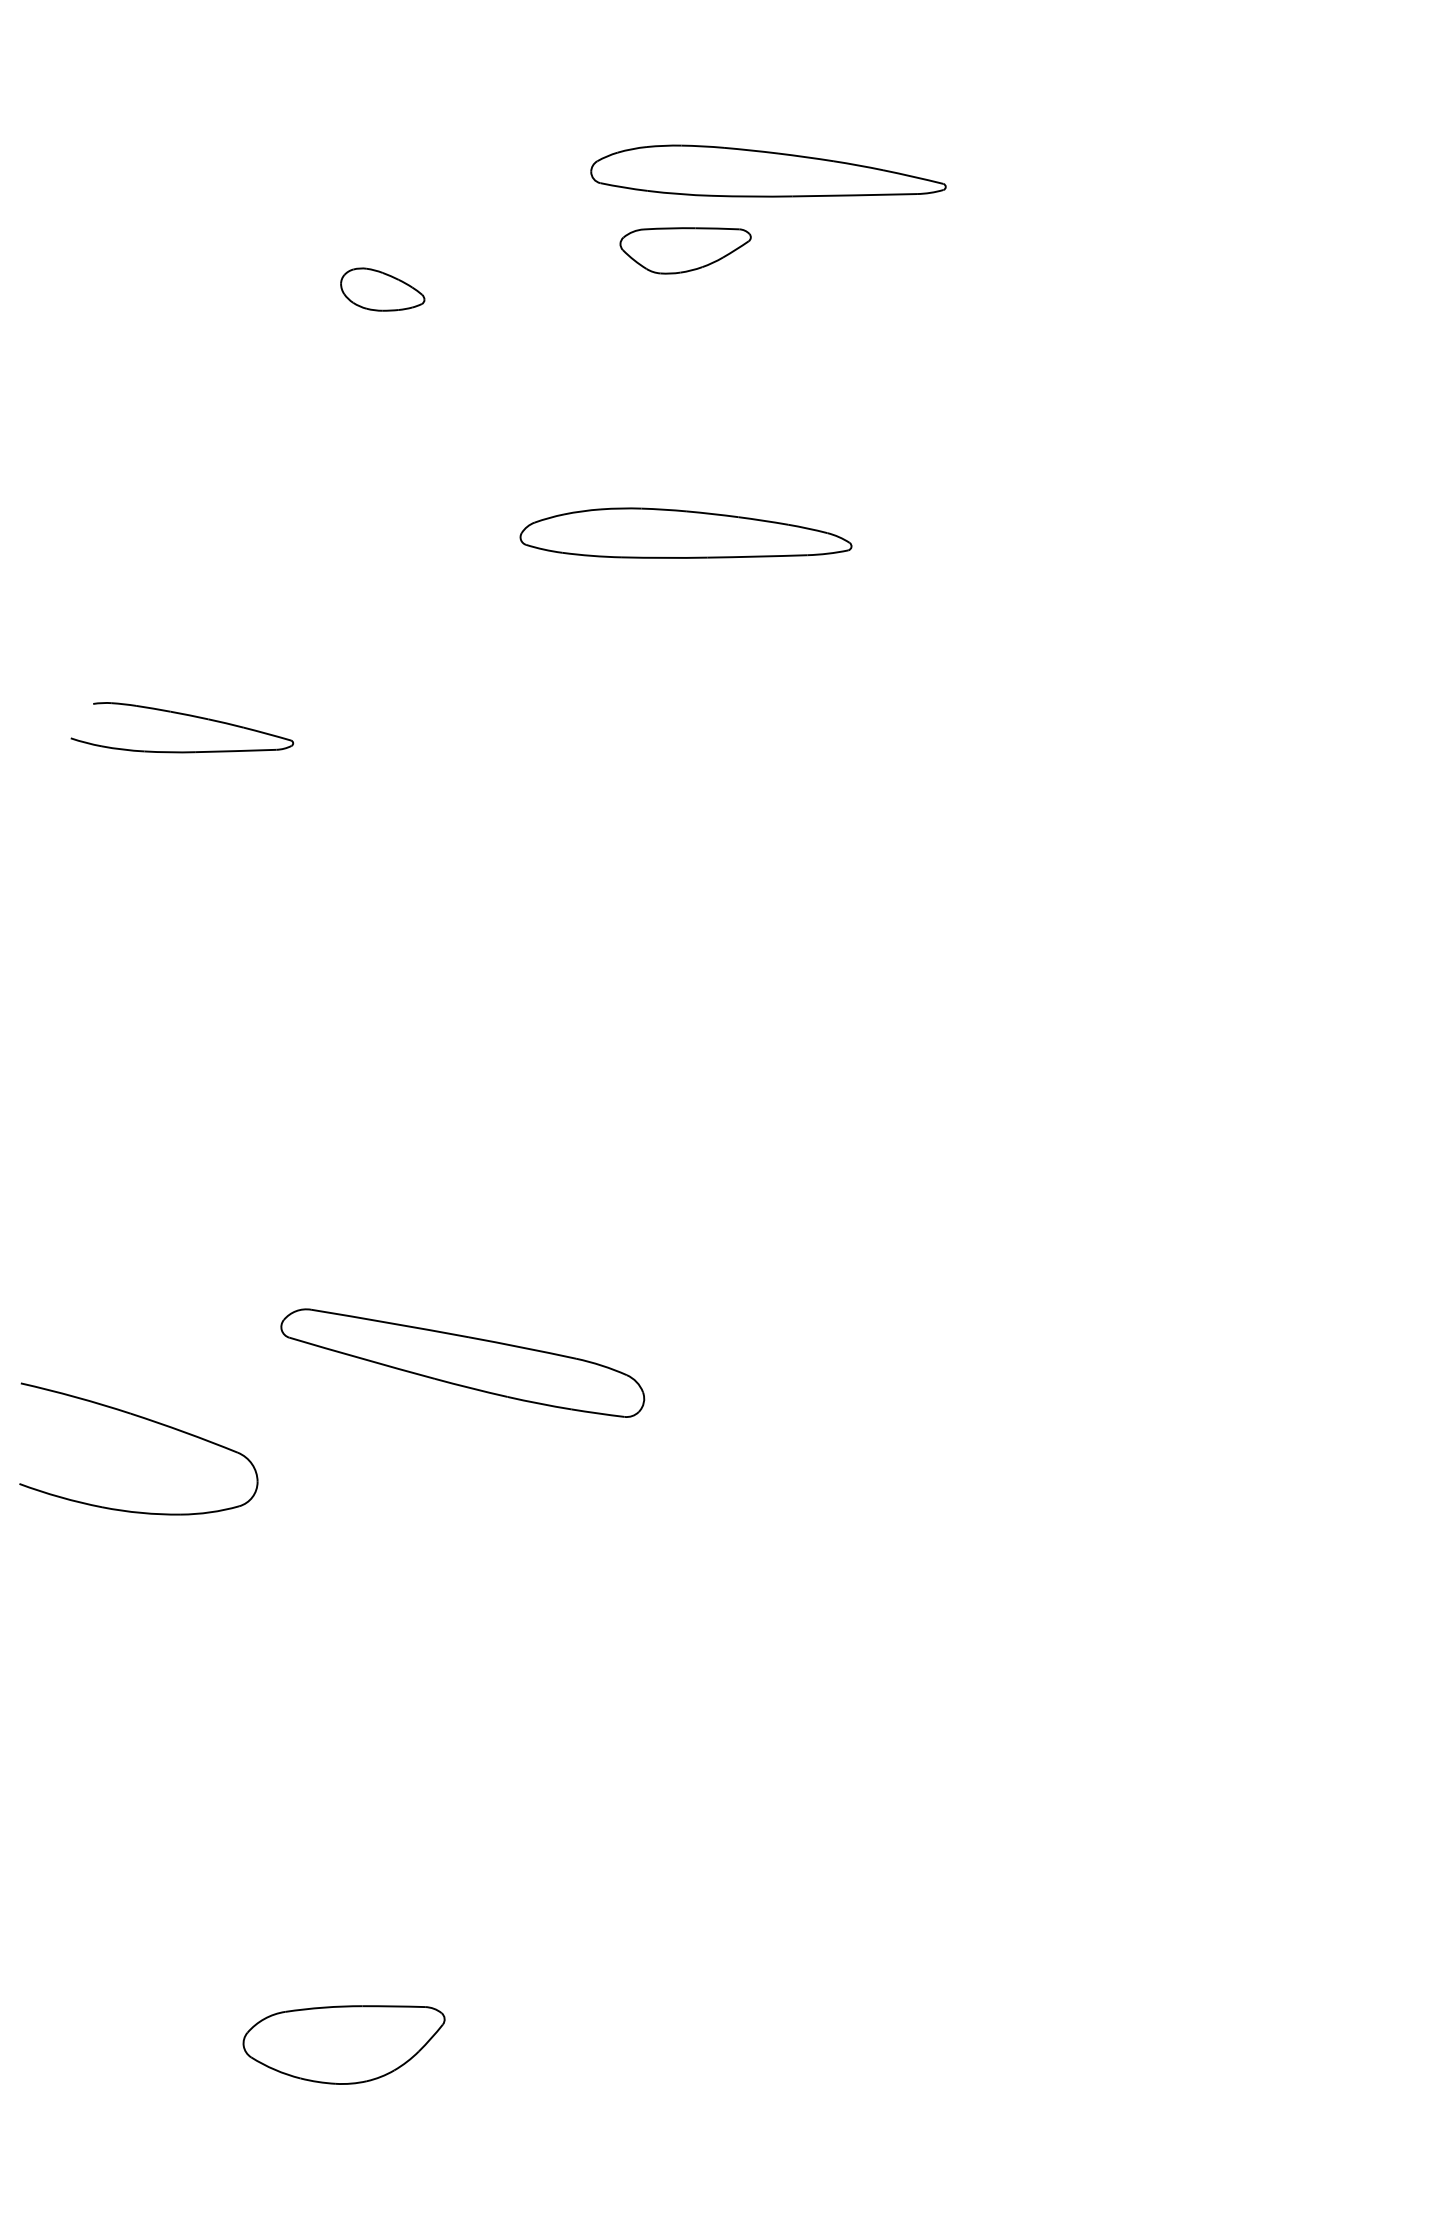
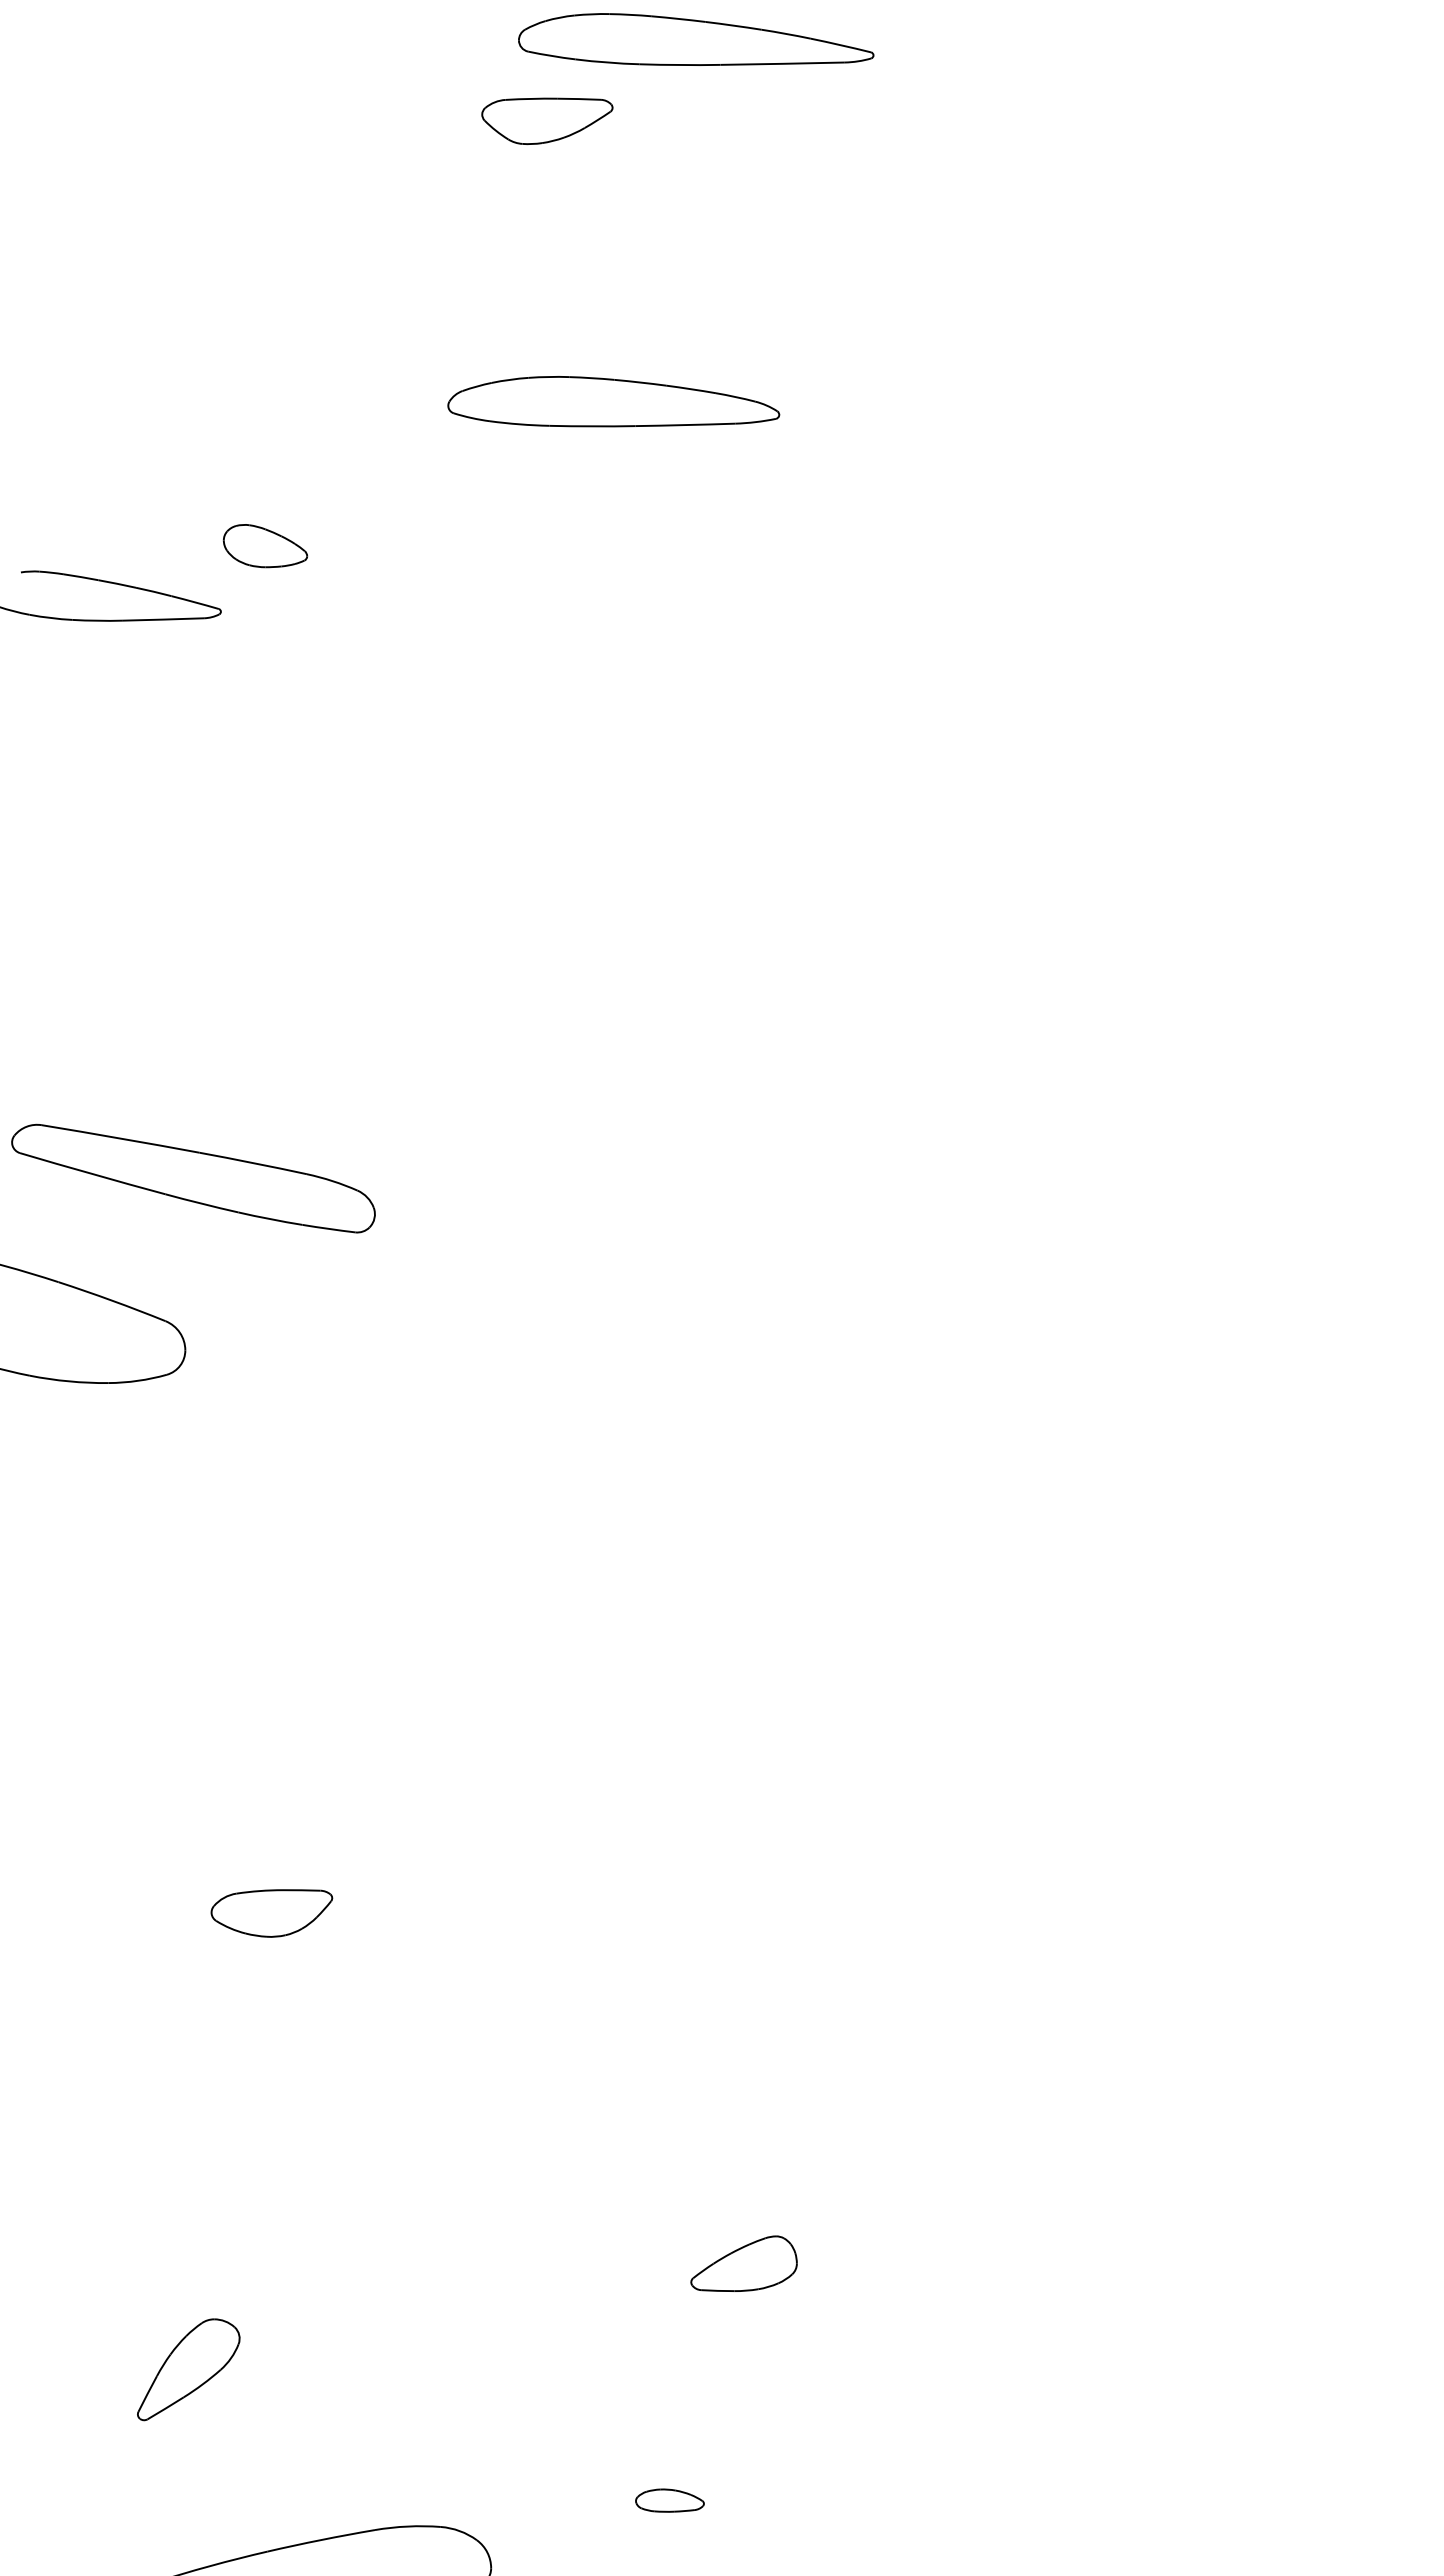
part: (685, 250) -> (547, 120), moved
part: (382, 290) -> (265, 546), moved
part: (462, 1363) -> (193, 1178), moved
part: (343, 2045) -> (271, 1913), size x0.6

